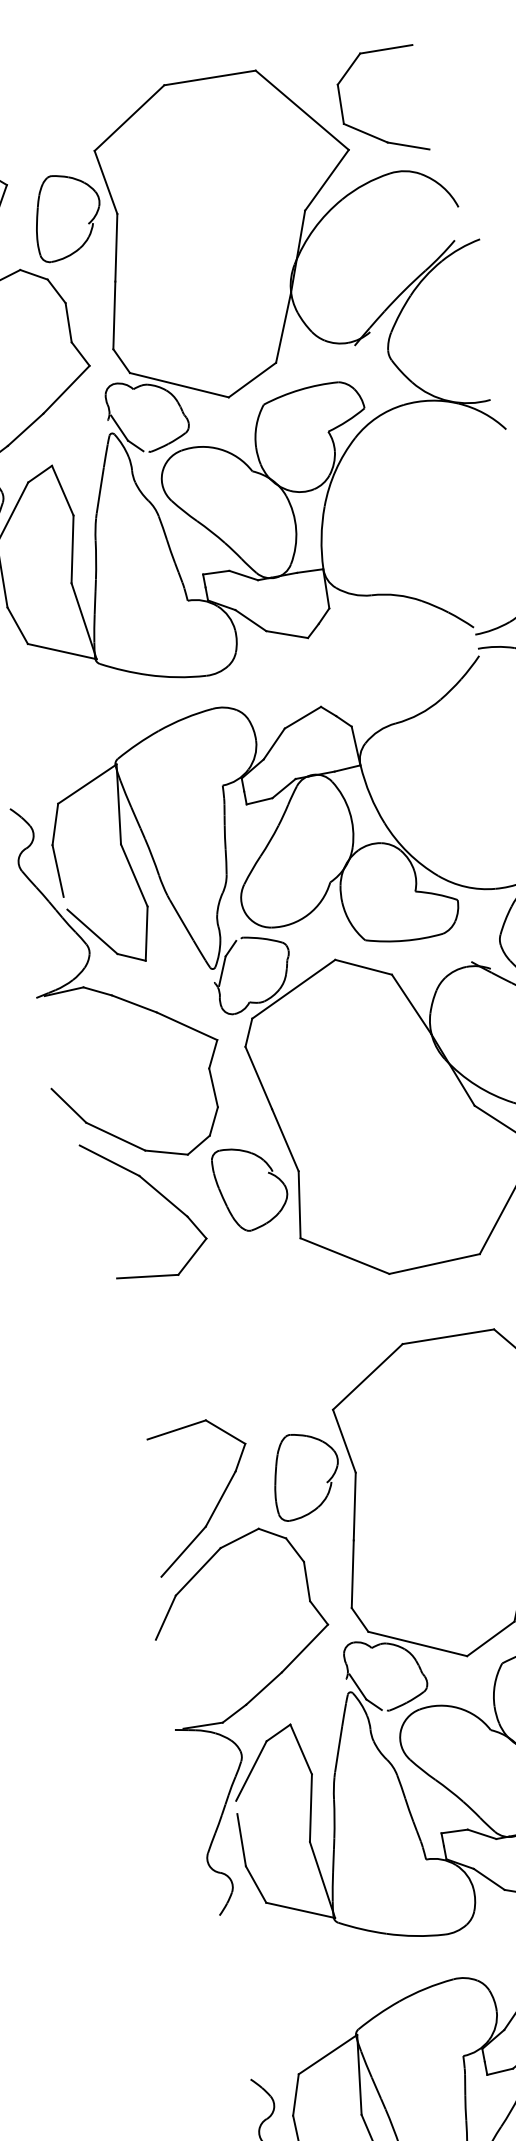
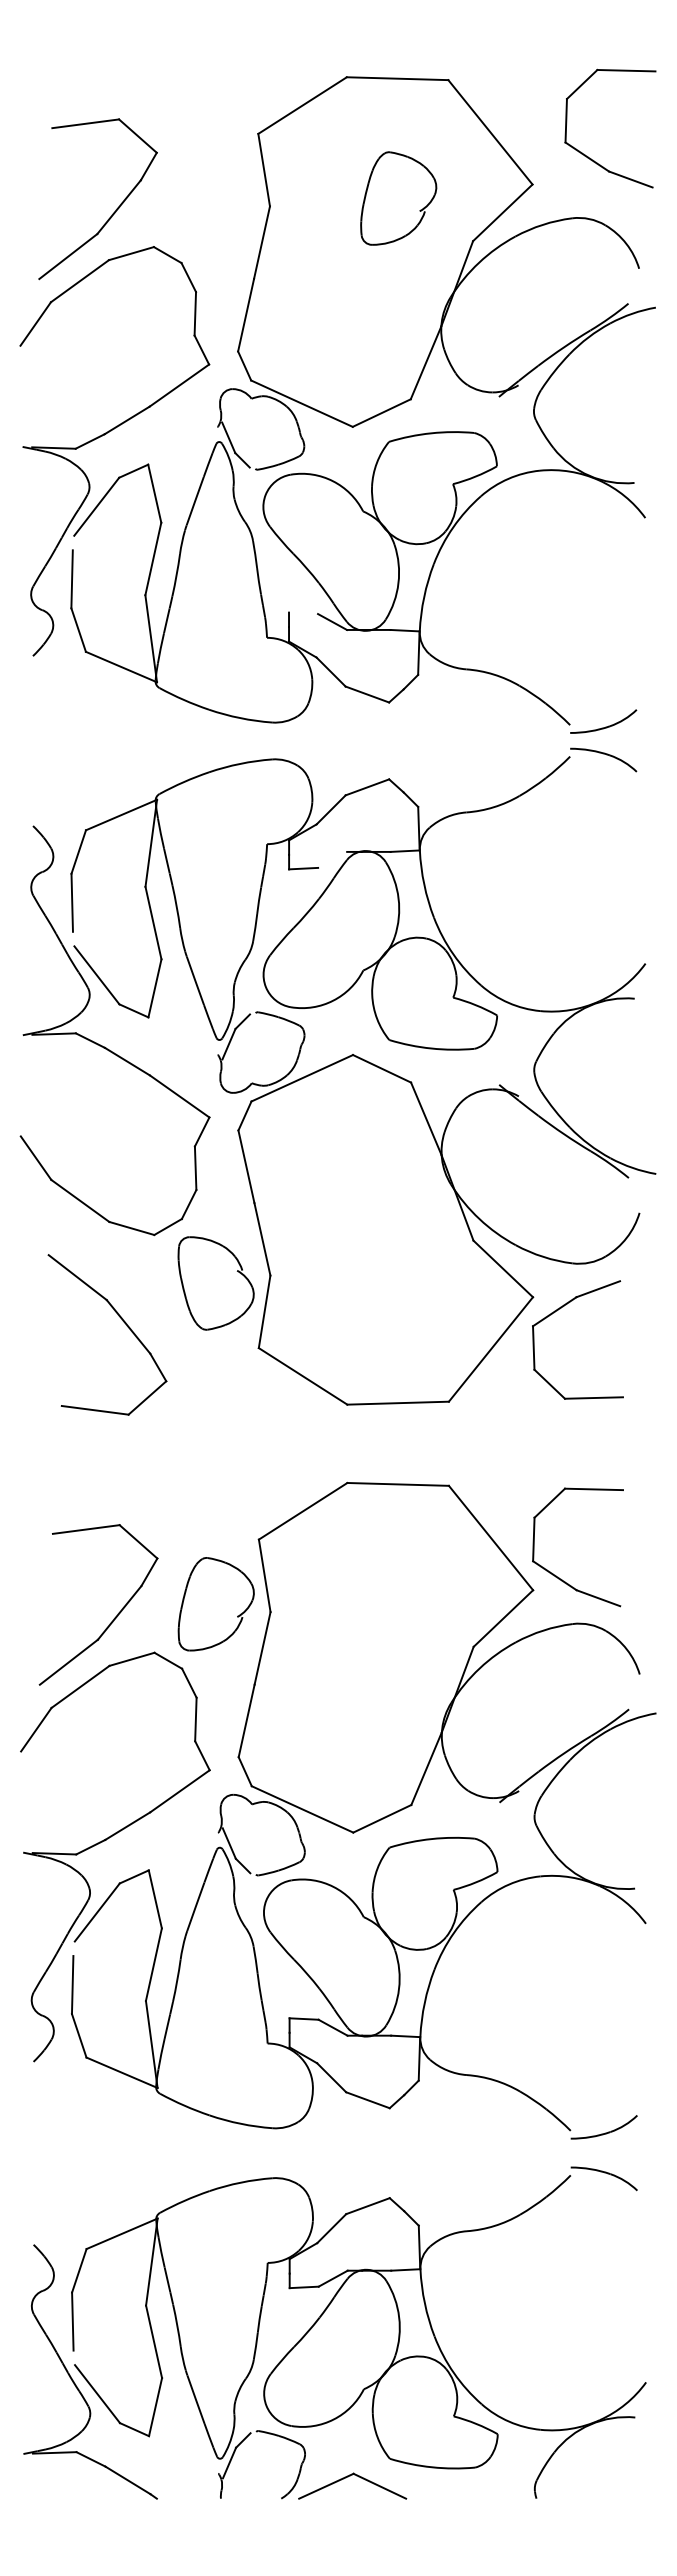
part: (369, 133) -> (591, 158), moved
part: (67, 216) -> (398, 198), moved
line: (216, 572) -> (303, 613), removed
line: (283, 788) -> (332, 859), removed
part: (157, 1192) -> (122, 1321), moved

